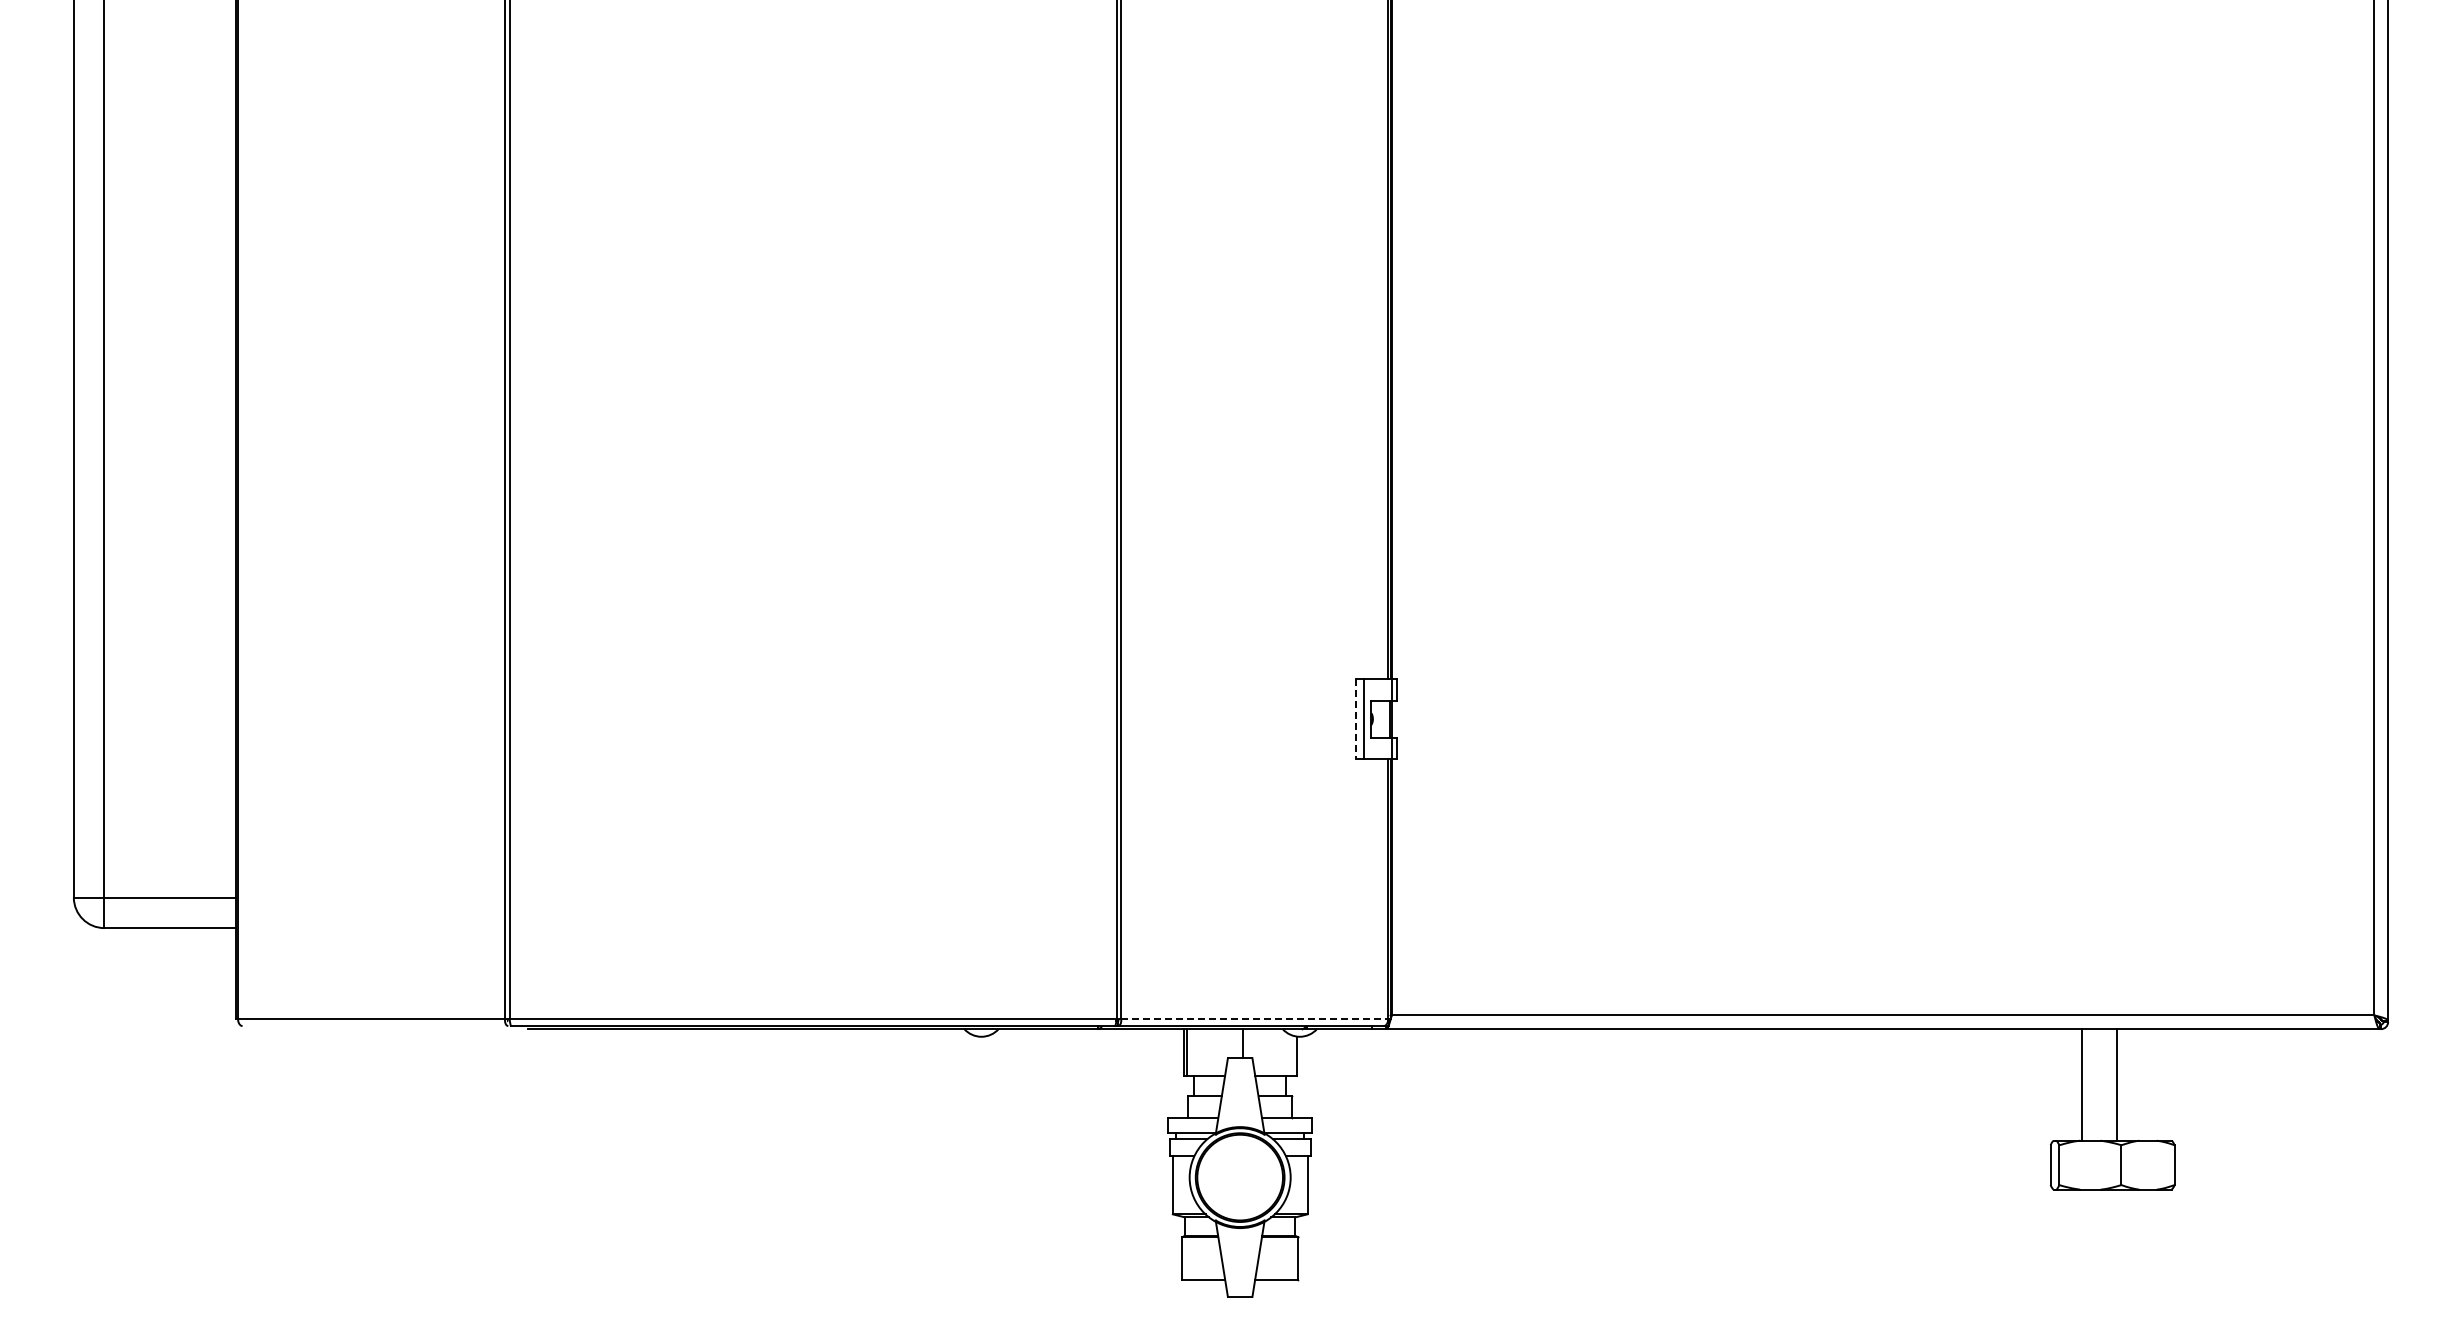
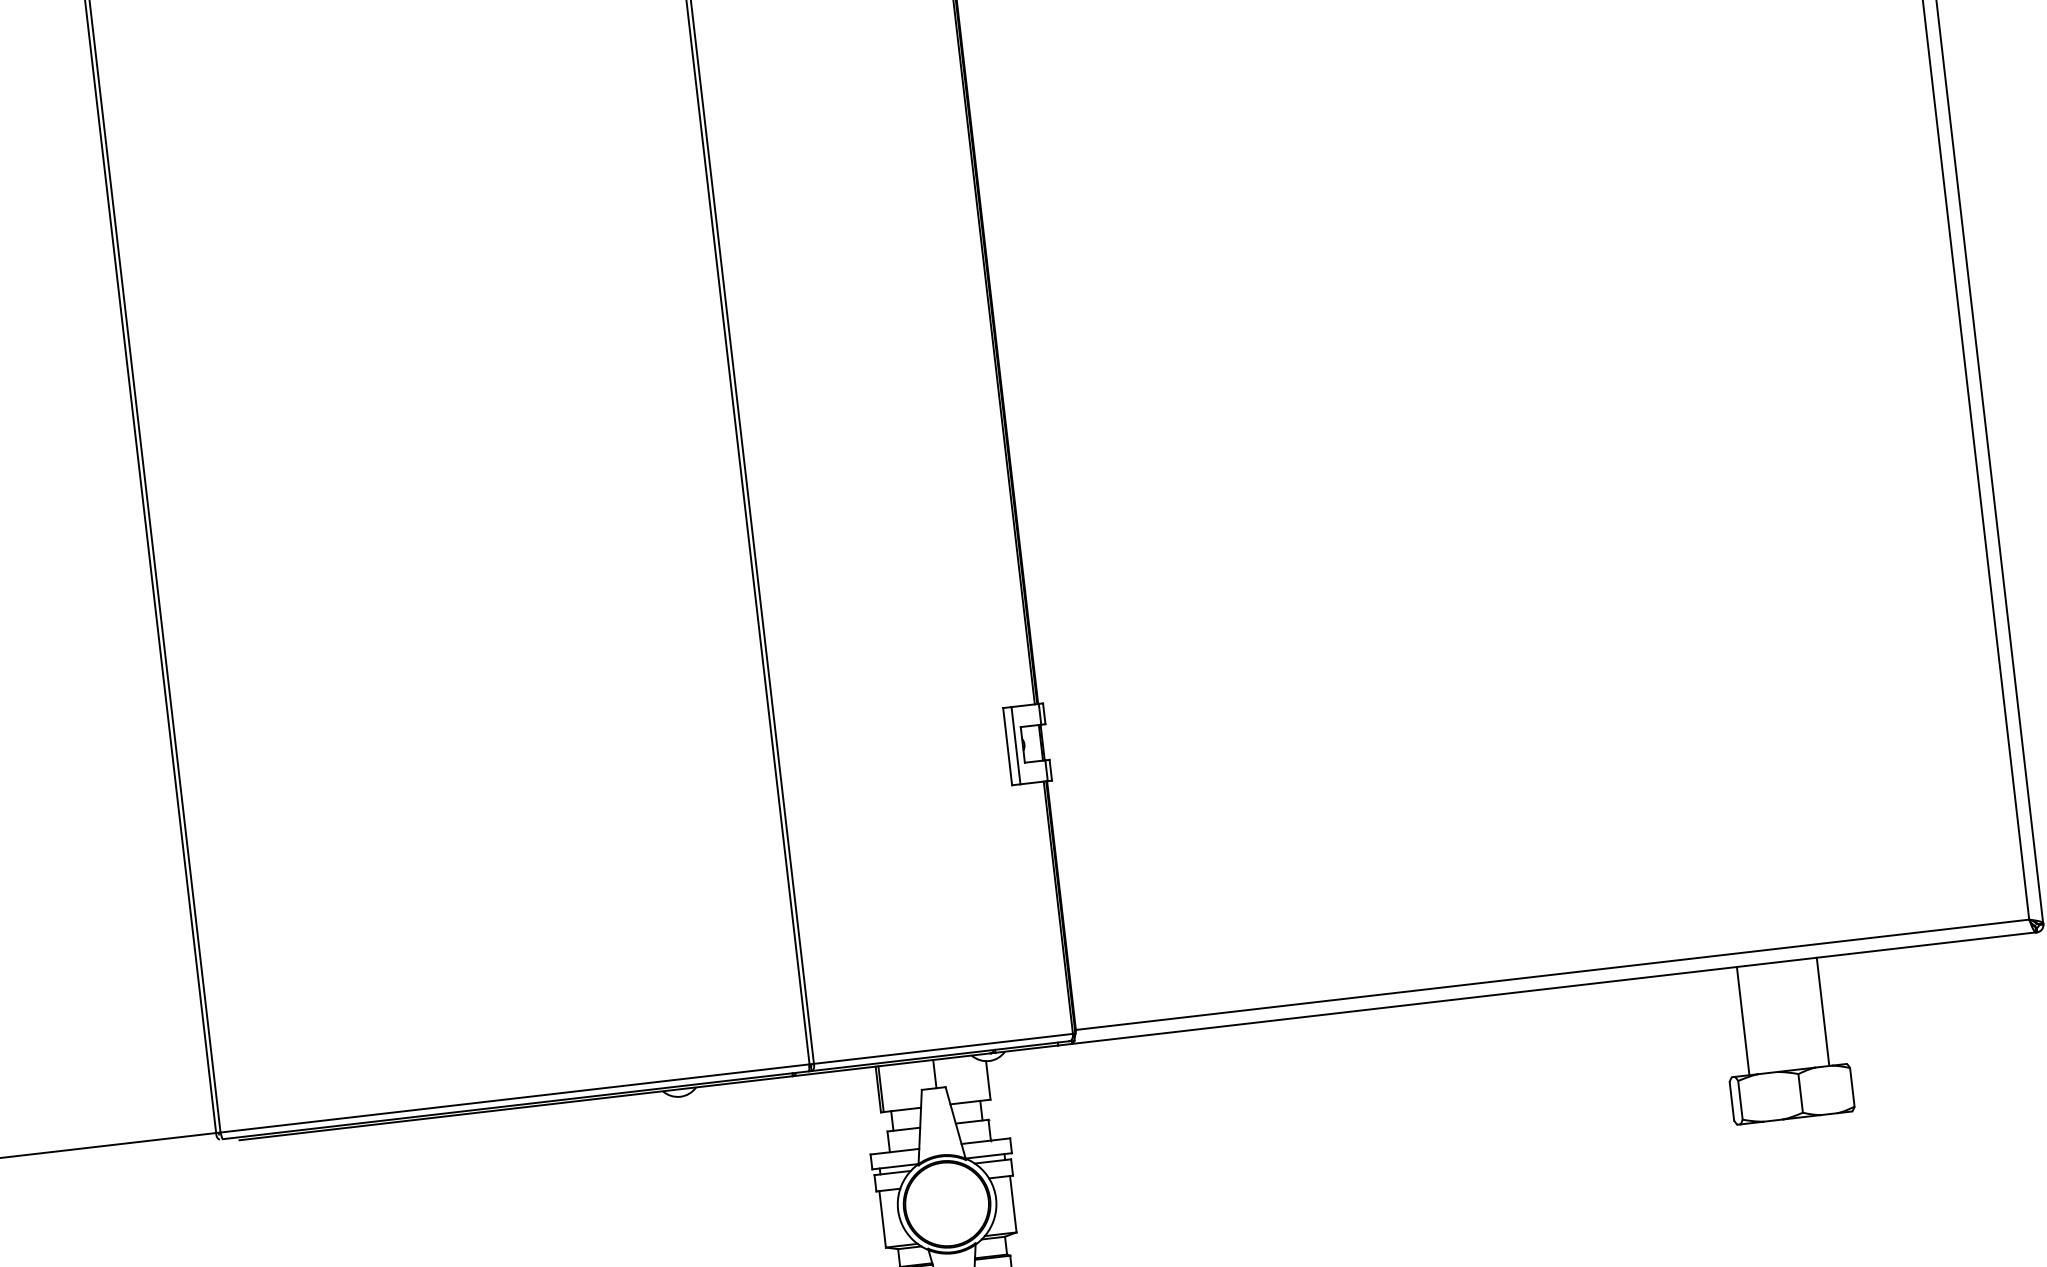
line: (1355, 719) -> (1007, 746), dashed -> solid
line: (1254, 1019) -> (943, 1049), dashed -> solid
line: (2081, 1084) -> (1822, 1011), moved
line: (2117, 1084) -> (1743, 1020), moved

